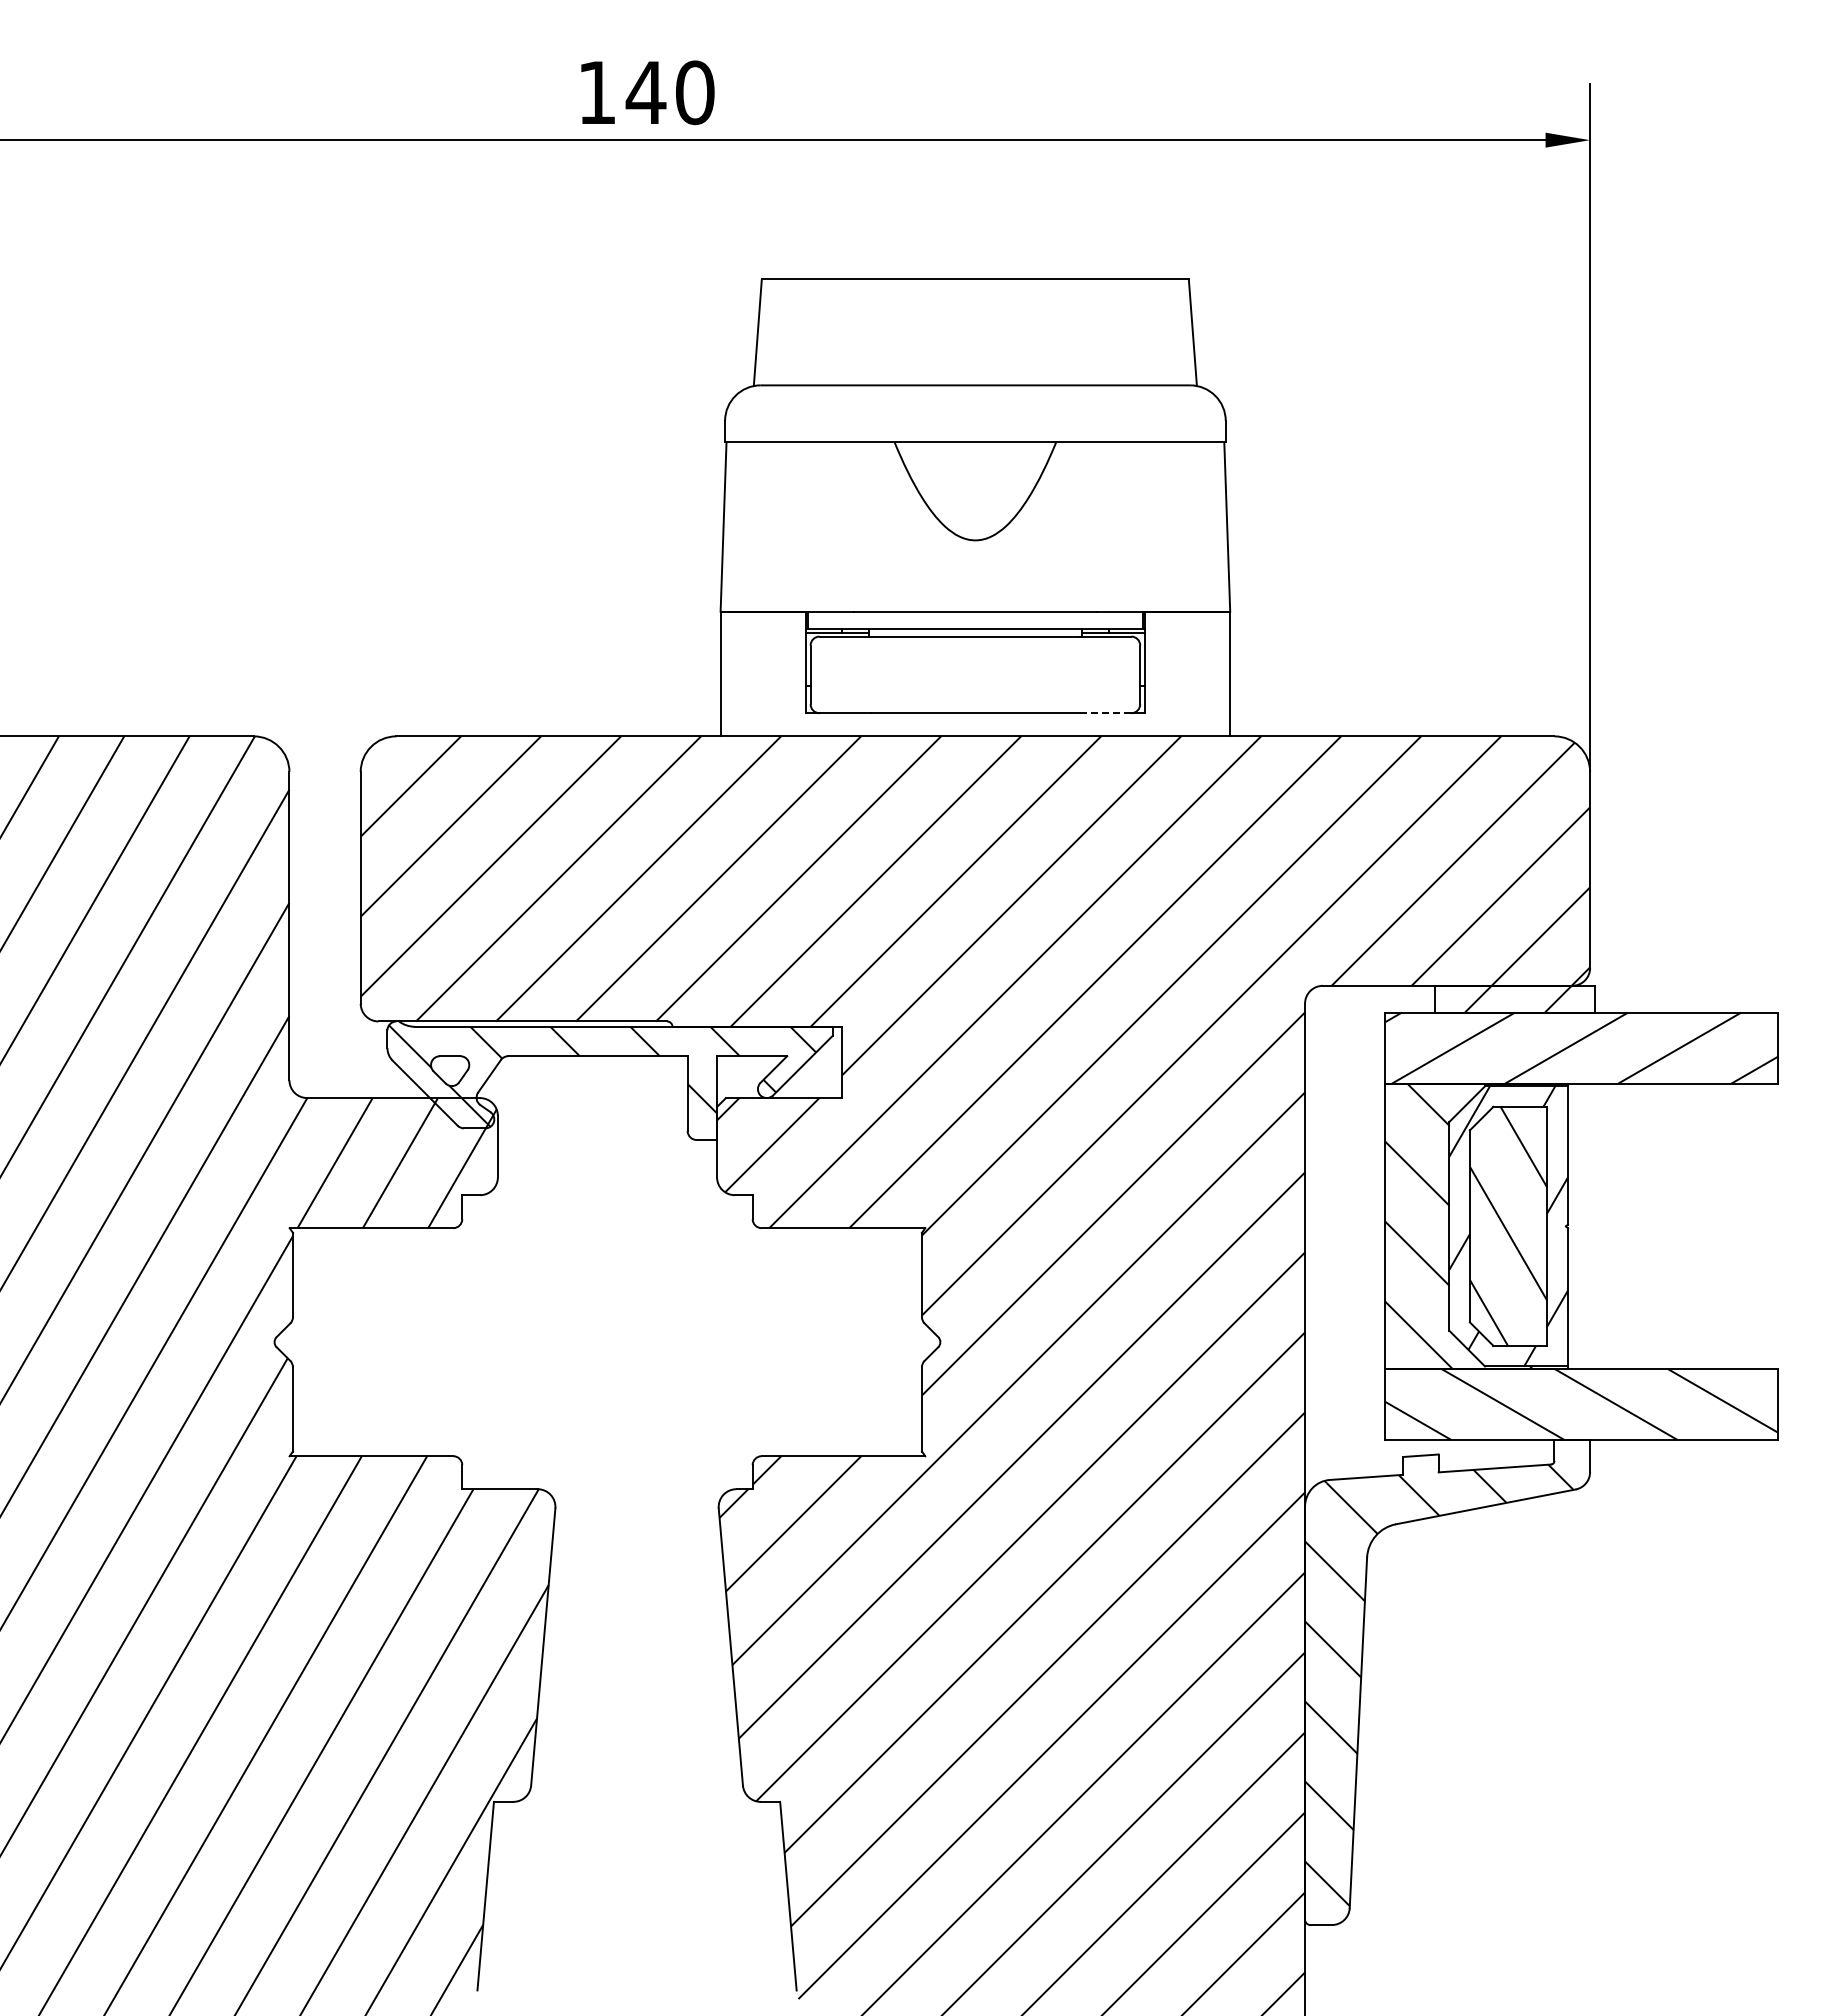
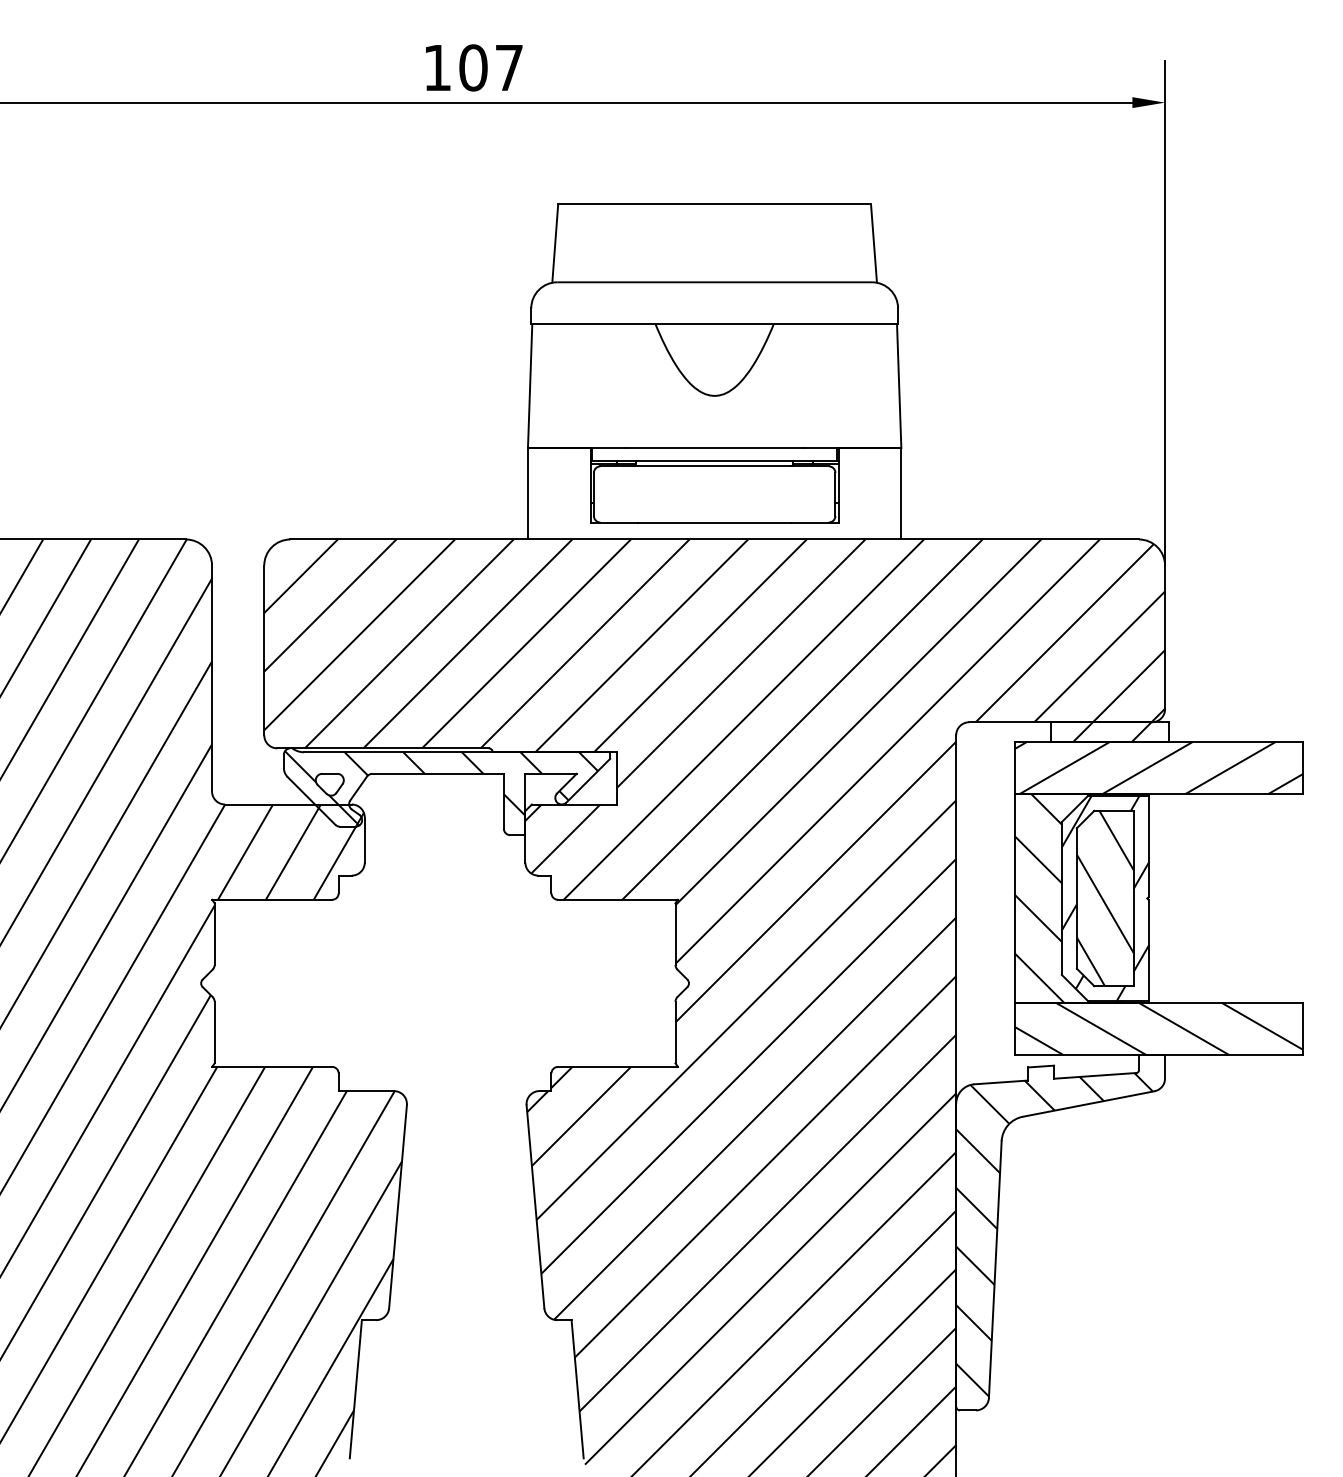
text: (669, 92) -> (490, 67), 140 -> 107
line: (1105, 713) -> (809, 522), dashed -> solid

